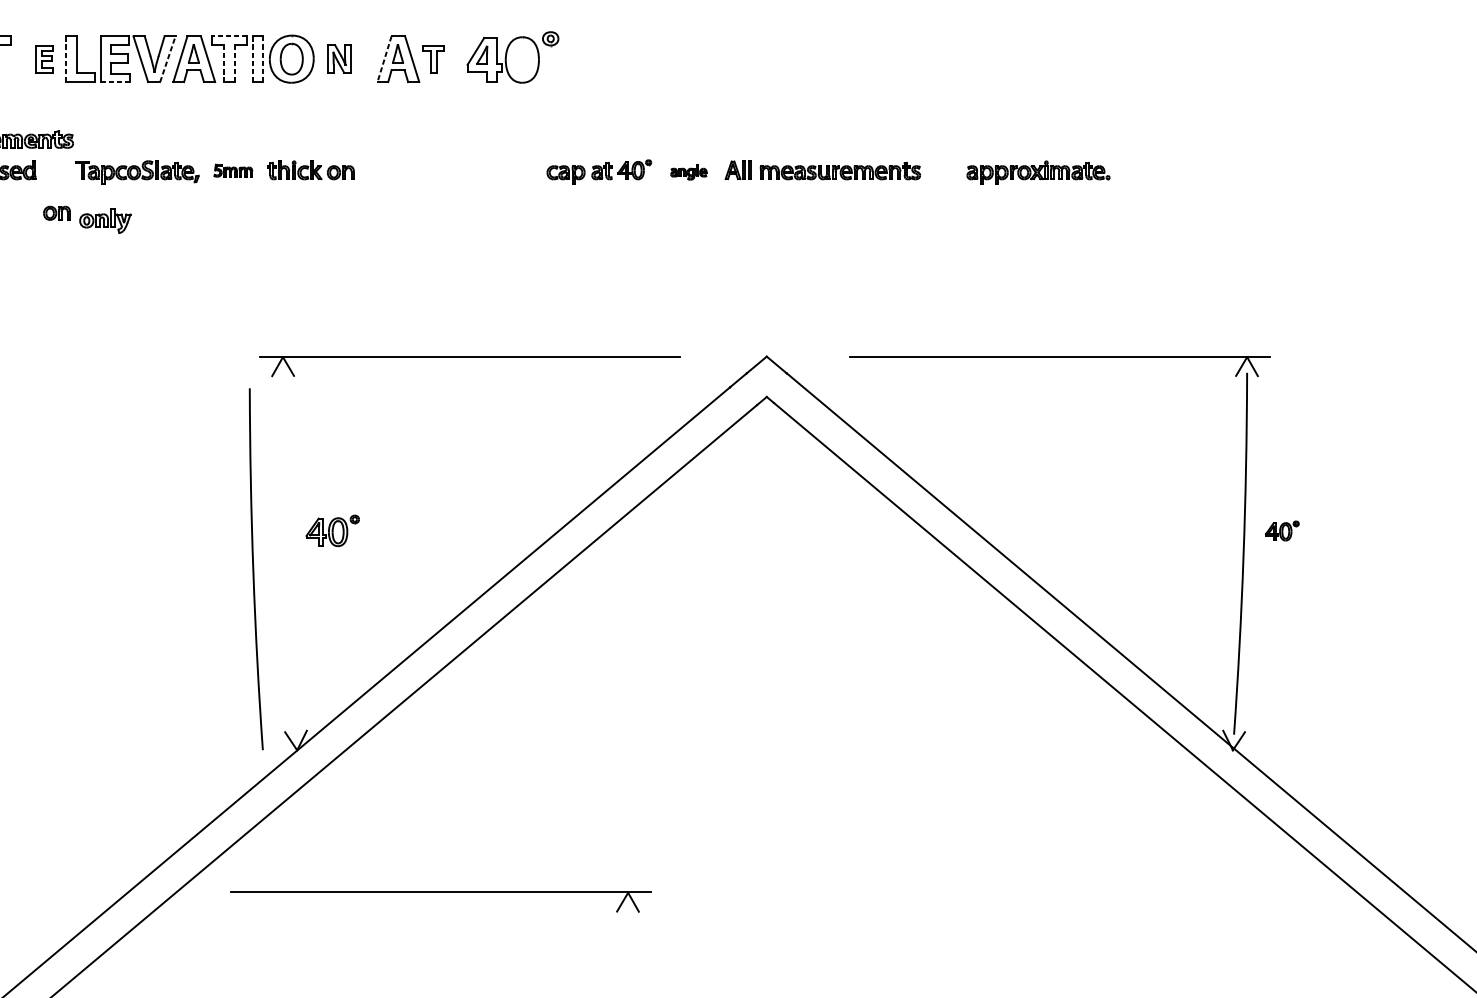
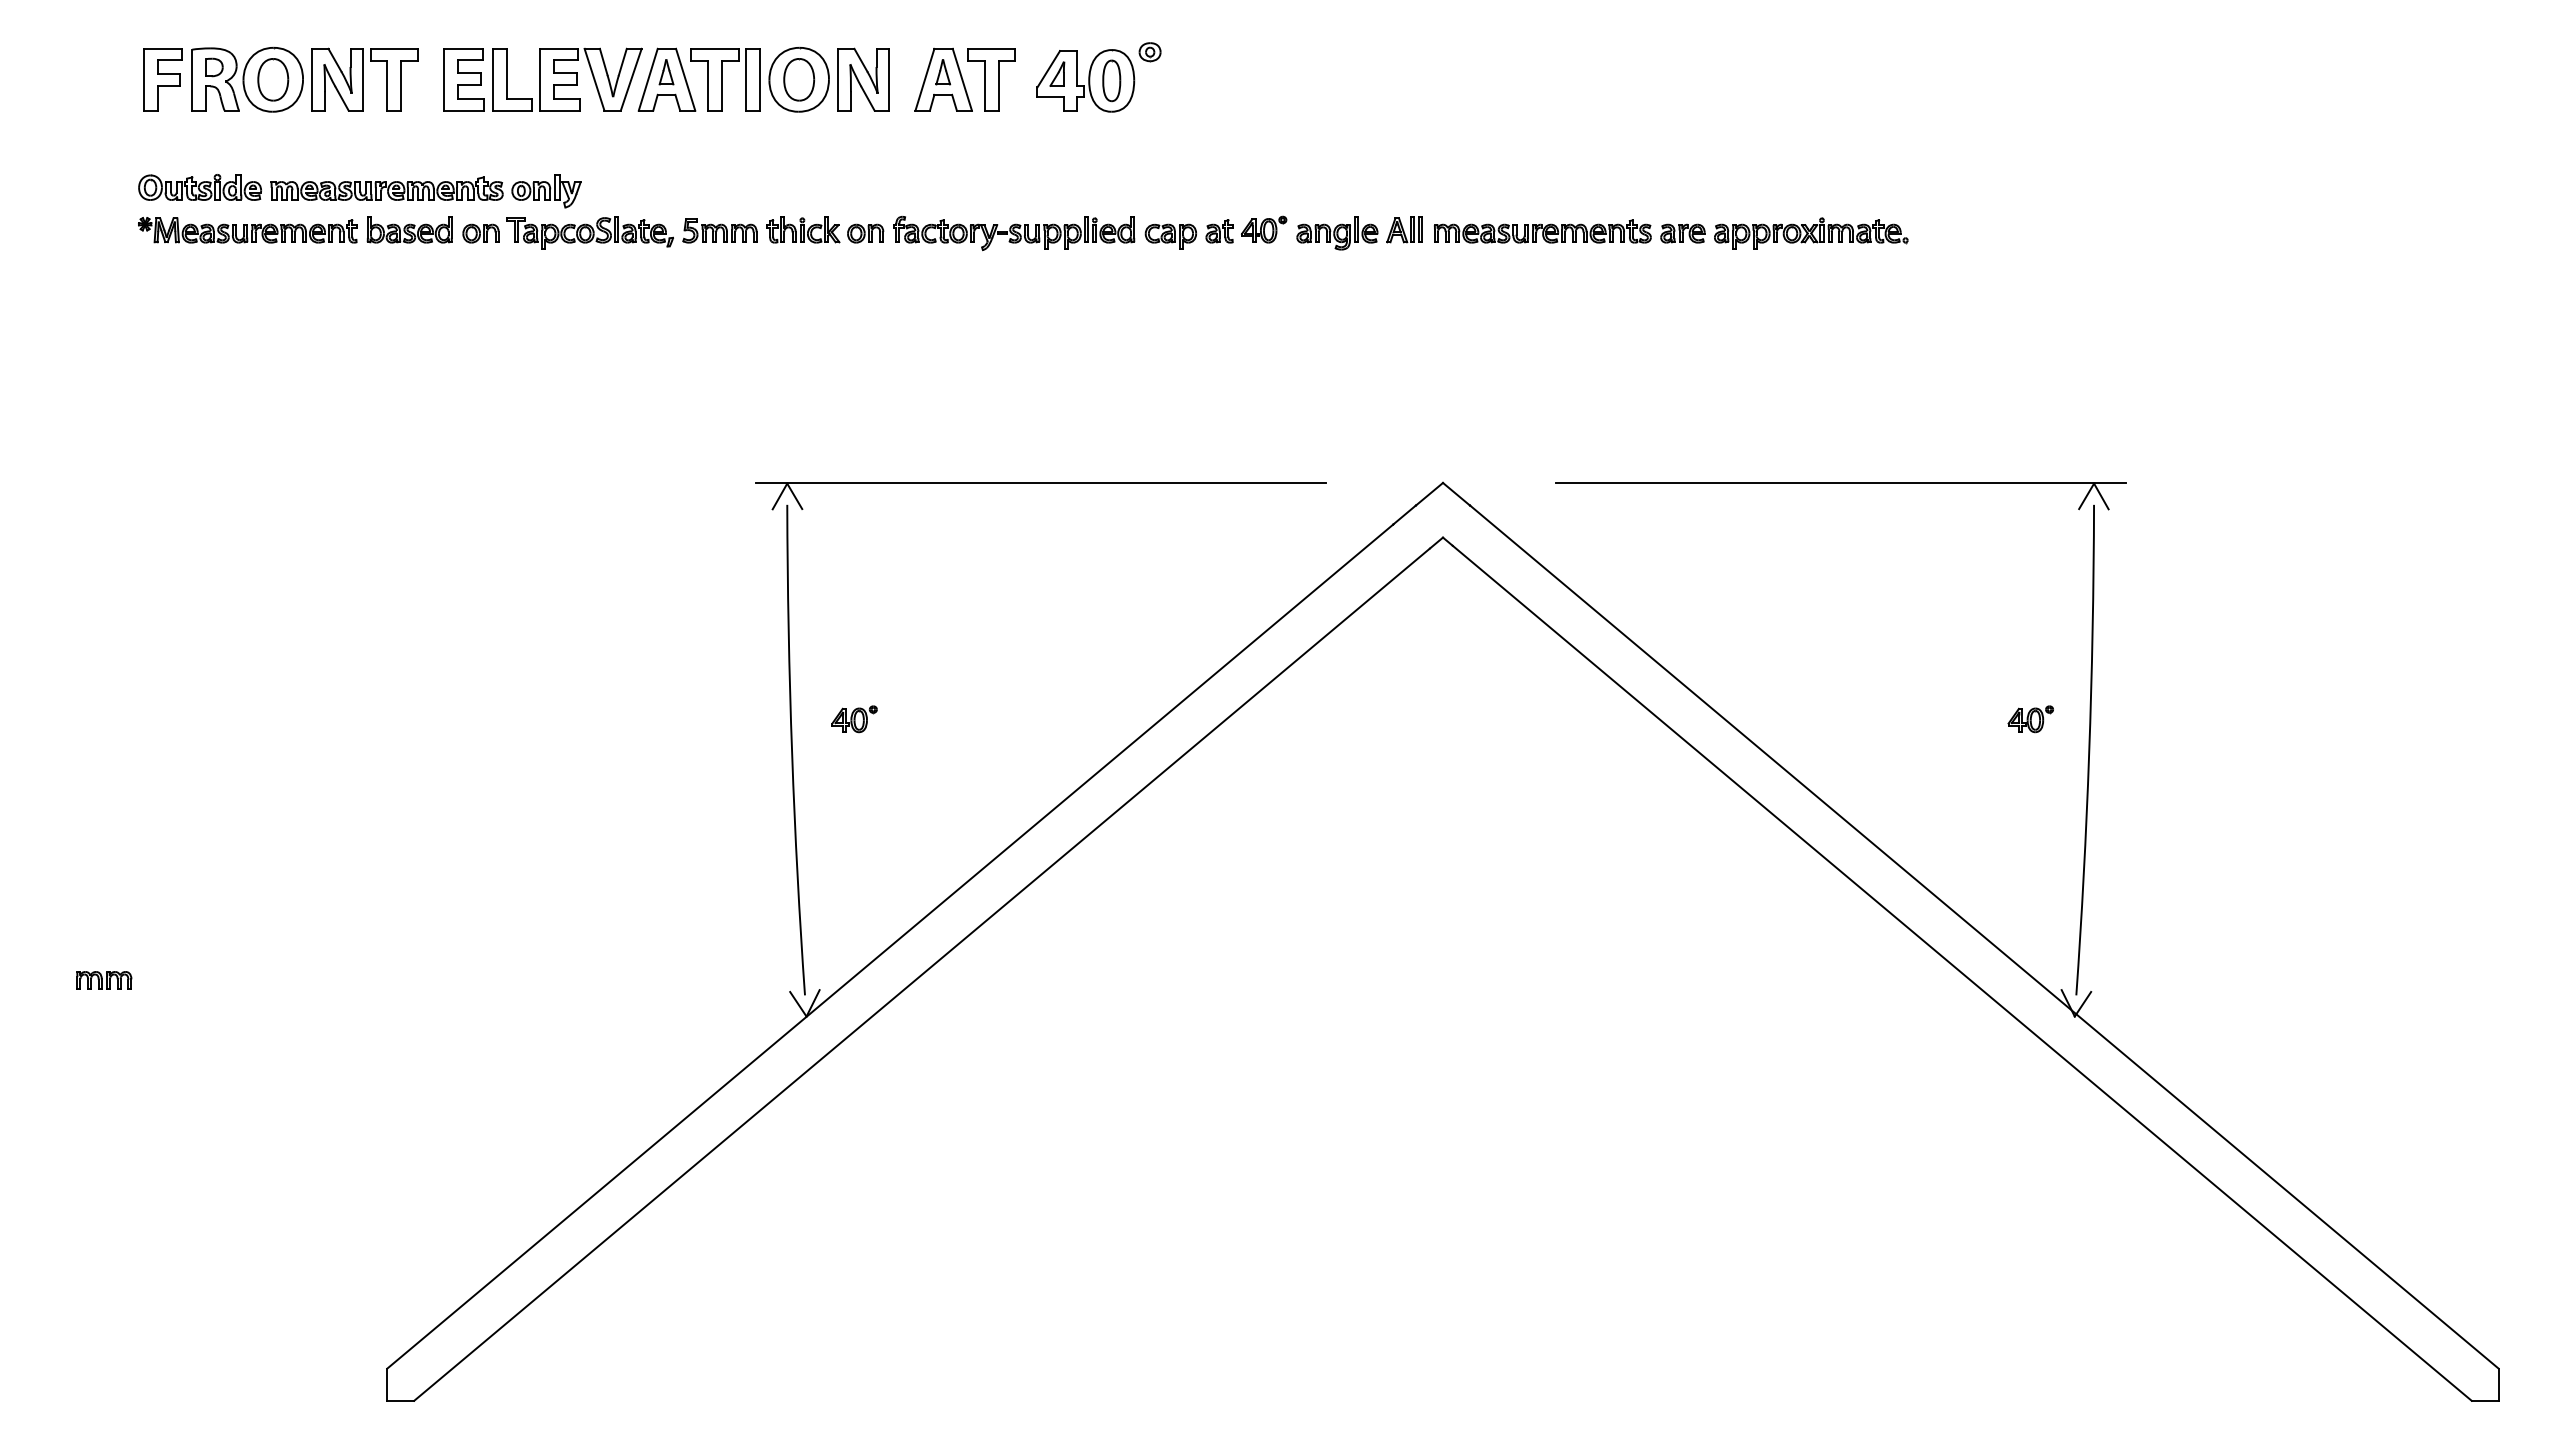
line: (229, 36) -> (714, 48), dashed -> solid
part: (44, 58) -> (463, 79), size x1.67
line: (66, 58) -> (493, 79), dashed -> solid
line: (168, 58) -> (631, 79), dashed -> solid
line: (252, 58) -> (746, 79), dashed -> solid
line: (263, 58) -> (760, 79), dashed -> solid
part: (339, 58) -> (863, 79), size x1.67
part: (433, 58) -> (991, 79), size x1.67
line: (384, 59) -> (924, 80), dashed -> solid
part: (522, 59) -> (1111, 80), added
line: (234, 63) -> (721, 85), dashed -> solid
line: (224, 64) -> (707, 86), dashed -> solid
line: (114, 81) -> (559, 110), dashed -> solid
part: (232, 170) -> (719, 230), size x1.43
part: (450, 172) -> (1014, 233), added
part: (688, 172) -> (1337, 233), size x1.67
part: (943, 172) -> (1682, 233), added
part: (56, 213) -> (480, 233), moved
part: (105, 221) -> (546, 191), moved
part: (332, 531) -> (854, 719), size x0.62
part: (1282, 531) -> (2030, 719), moved
curve: (253, 568) -> (792, 749), moved
part: (441, 892) -> (1001, 1209), removed

